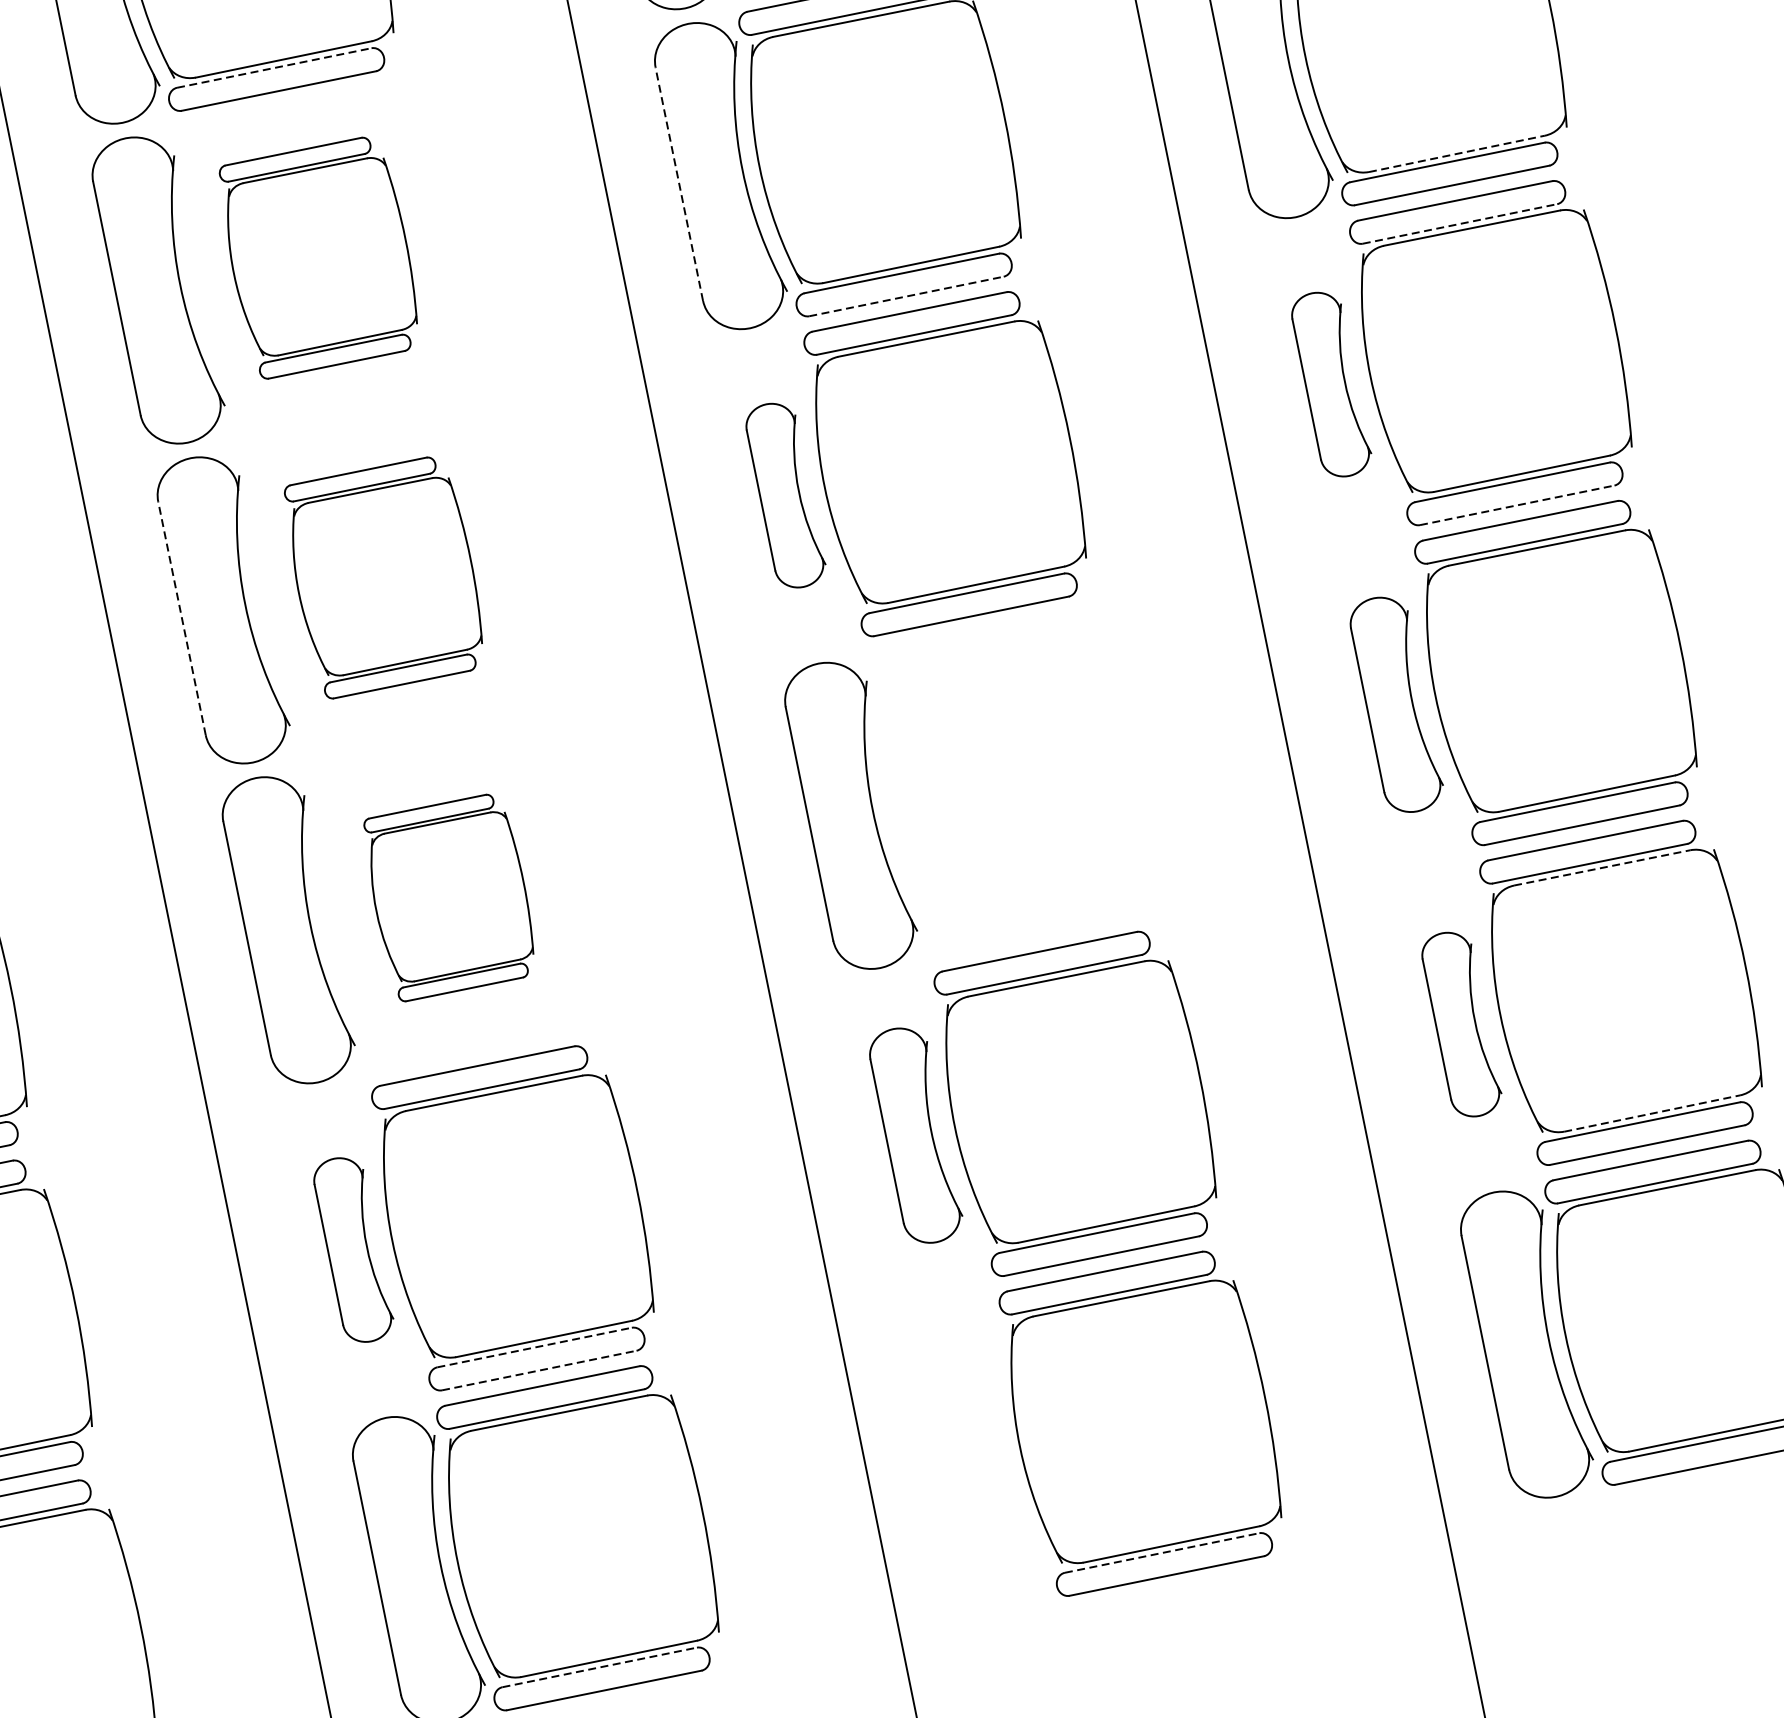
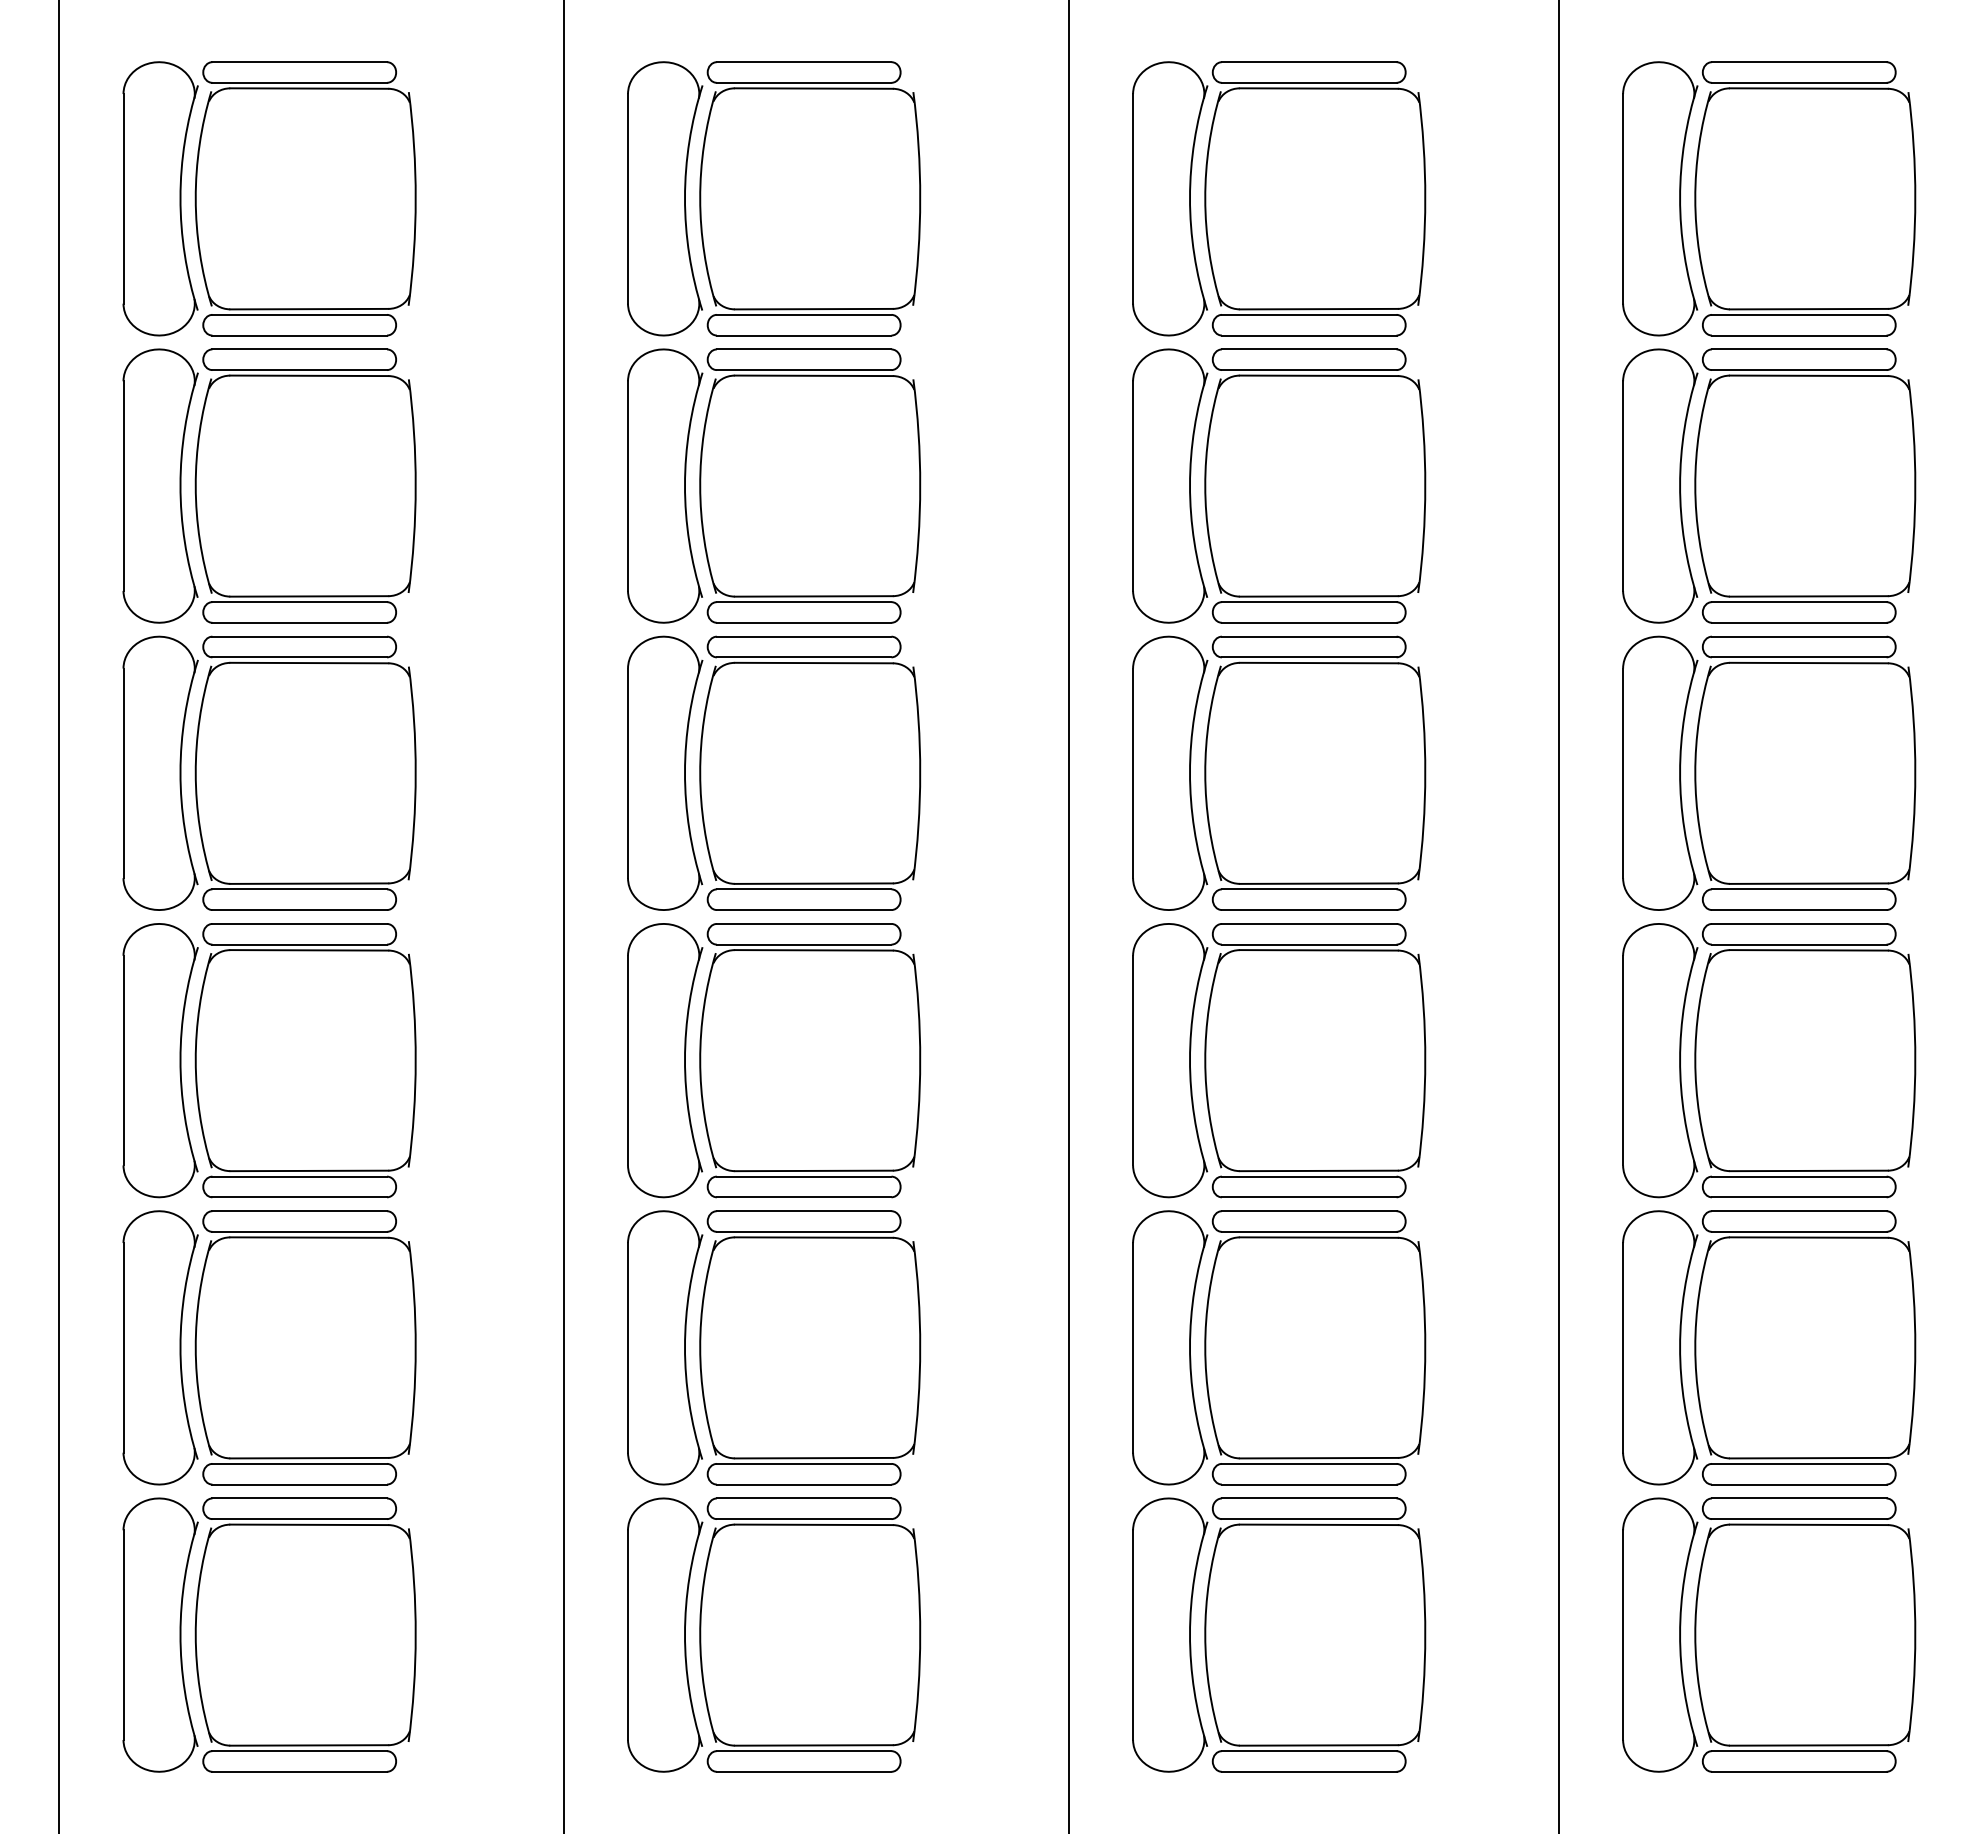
line: (274, 67) -> (804, 314), dashed -> solid
line: (1457, 153) -> (1809, 596), dashed -> solid
line: (679, 184) -> (1133, 486), dashed -> solid
line: (1460, 224) -> (1799, 657), dashed -> solid
part: (320, 256) -> (810, 485), size x1.43
line: (906, 296) -> (1309, 622), dashed -> solid
part: (1331, 383) -> (1660, 772), size x1.67
part: (785, 494) -> (1170, 772), size x1.67
line: (1517, 505) -> (1799, 910), dashed -> solid
part: (385, 576) -> (810, 772), size x1.43
line: (182, 618) -> (628, 773), dashed -> solid
part: (1396, 704) -> (1660, 1060), size x1.43
part: (1012, 782) -> (1315, 1060), added
line: (1602, 867) -> (1809, 1237), dashed -> solid
part: (450, 896) -> (810, 1060), size x1.67
part: (1461, 1023) -> (1660, 1347), size x1.67
line: (1652, 1113) -> (1809, 1458), dashed -> solid
part: (916, 1134) -> (1170, 1347), size x1.43
part: (353, 1249) -> (665, 1347), size x1.67
line: (534, 1347) -> (804, 1463), dashed -> solid
line: (539, 1370) -> (804, 1484), dashed -> solid
part: (981, 1454) -> (1170, 1634), added
line: (1162, 1553) -> (1309, 1751), dashed -> solid
line: (600, 1667) -> (804, 1751), dashed -> solid

